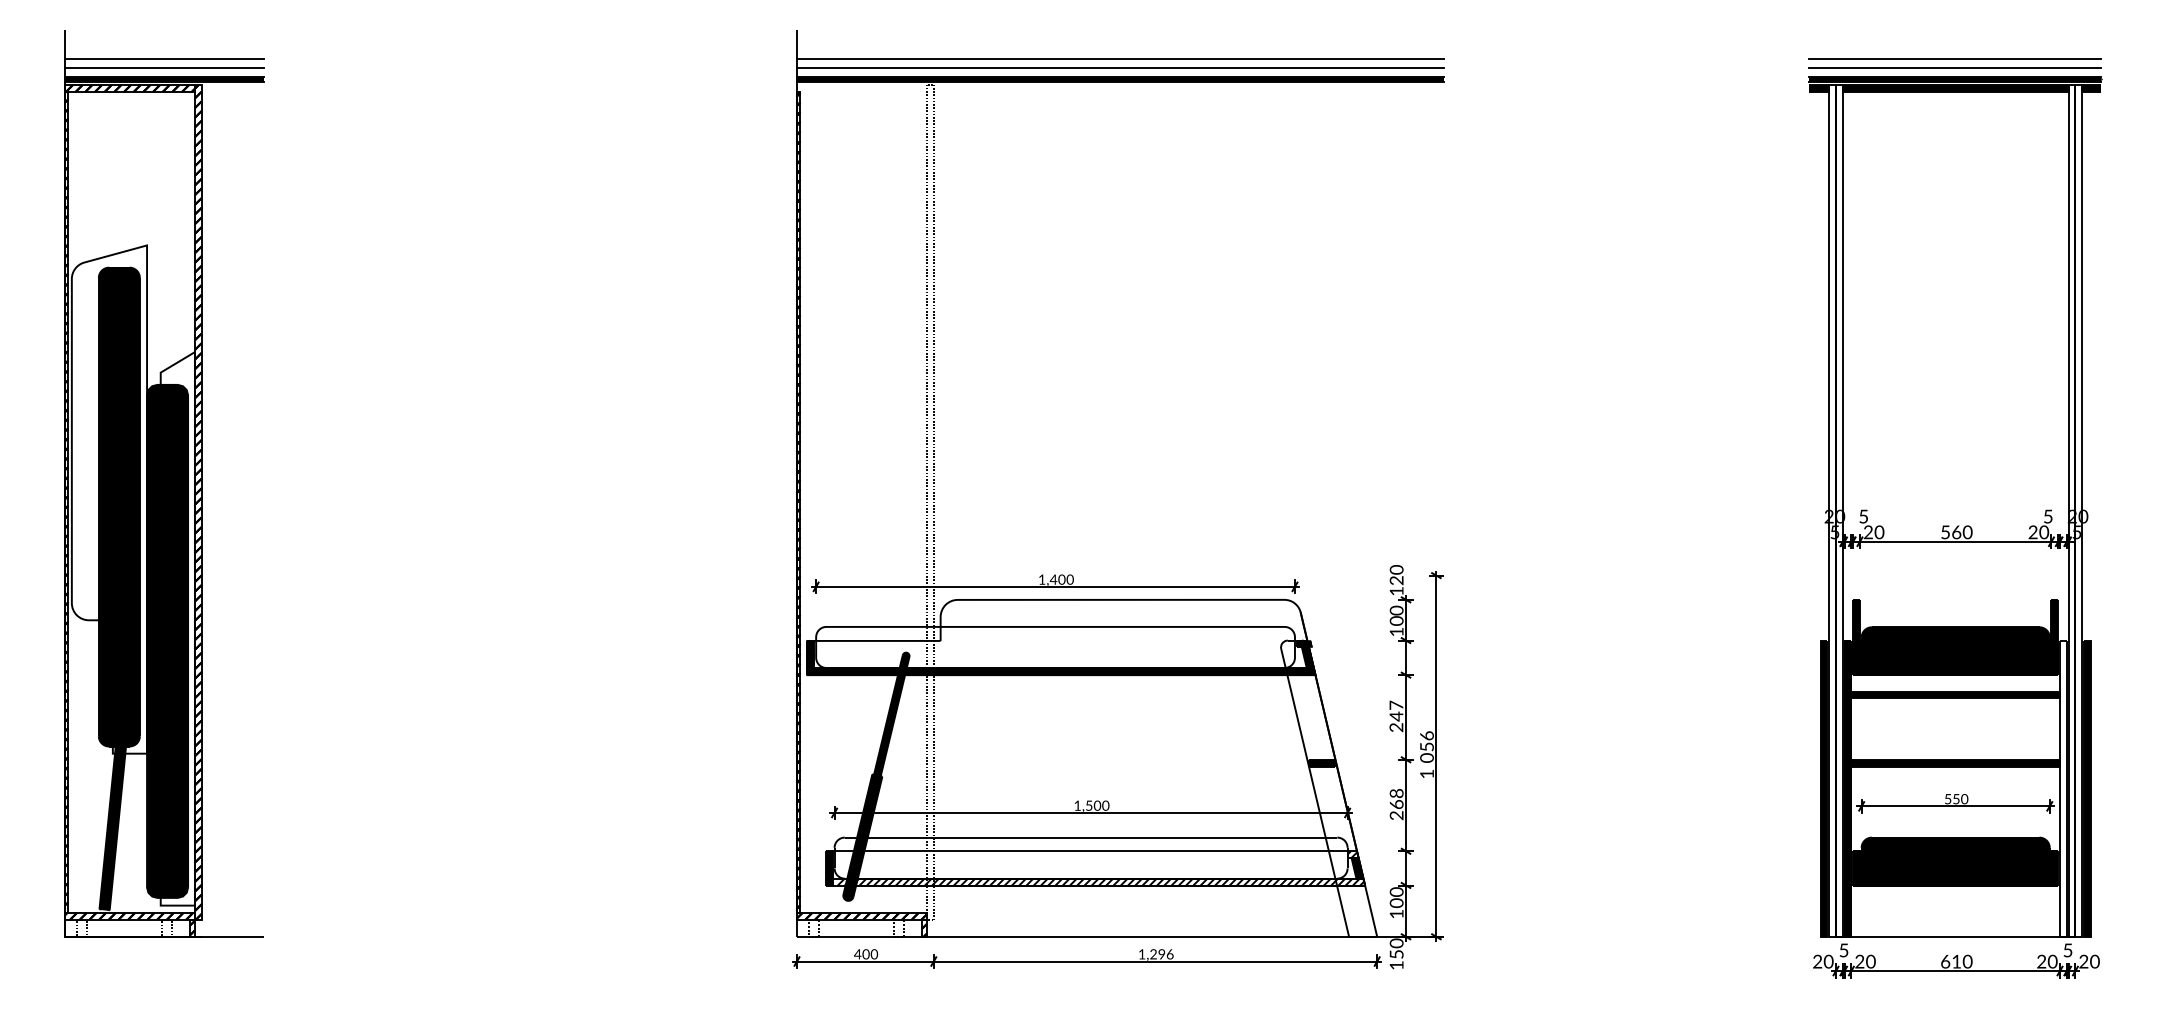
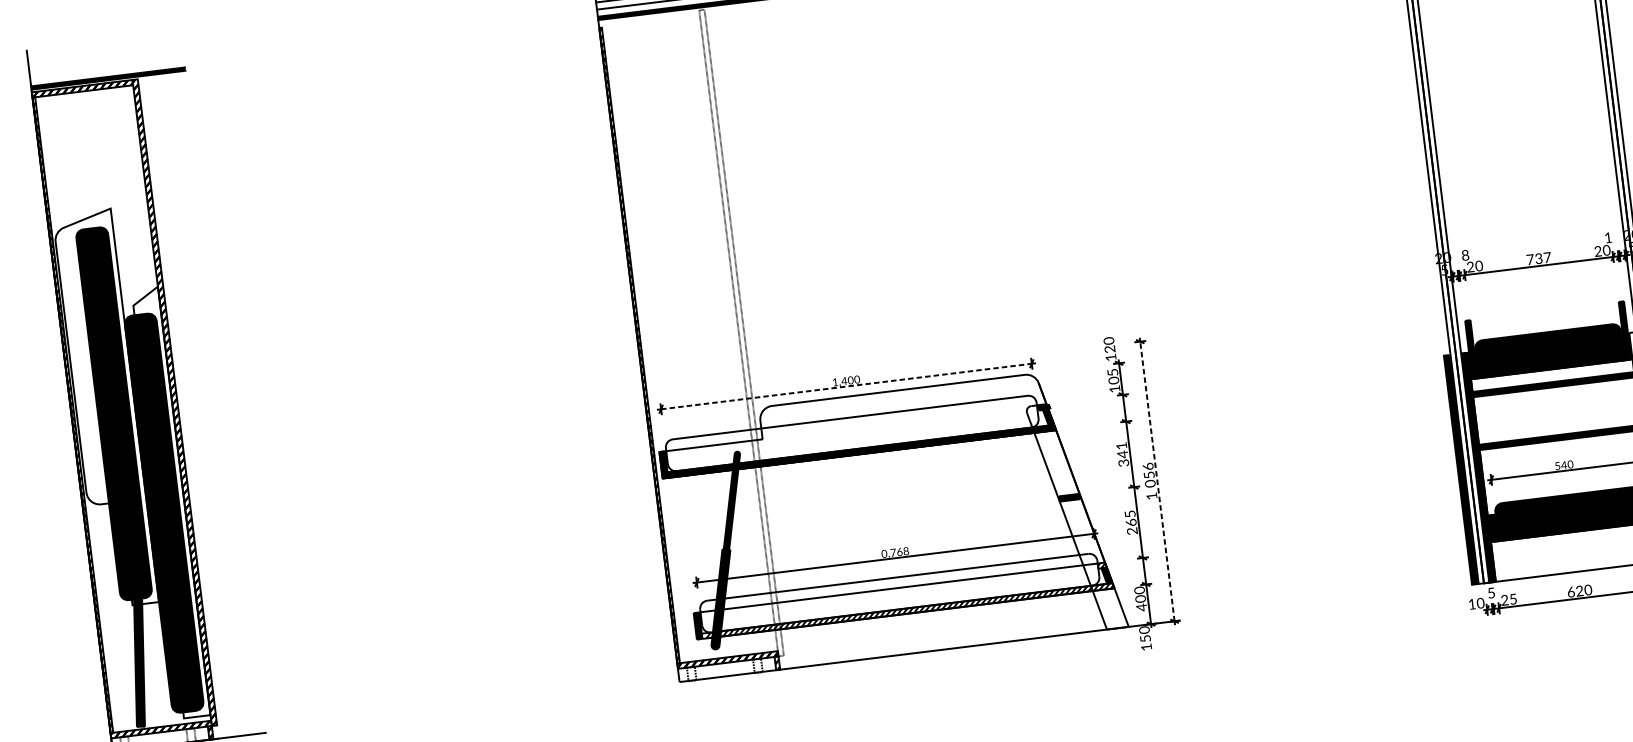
line: (163, 59) -> (105, 63), removed
line: (163, 68) -> (106, 70), removed
text: (1863, 516) -> (1465, 255), 5 -> 8
text: (2048, 516) -> (1608, 237), 5 -> 1
text: (1956, 532) -> (1538, 258), 560 -> 737
line: (1056, 586) -> (847, 386), solid -> dashed
text: (1396, 610) -> (1112, 372), 0 -> 5
text: (1396, 716) -> (1122, 454), 247 -> 341
line: (1436, 756) -> (1157, 481), solid -> dashed
text: (1396, 793) -> (1130, 514), 268 -> 265
text: (1955, 799) -> (1563, 465), 550 -> 540
text: (1091, 805) -> (895, 552), 1,500 -> 0,768
text: (1396, 914) -> (1141, 607), 100 -> 400
part: (1086, 958) -> (905, 671), removed
text: (1817, 961) -> (1471, 604), 20 -> 10
text: (1870, 961) -> (1513, 599), 20 -> 25
text: (1956, 961) -> (1579, 590), 610 -> 620

